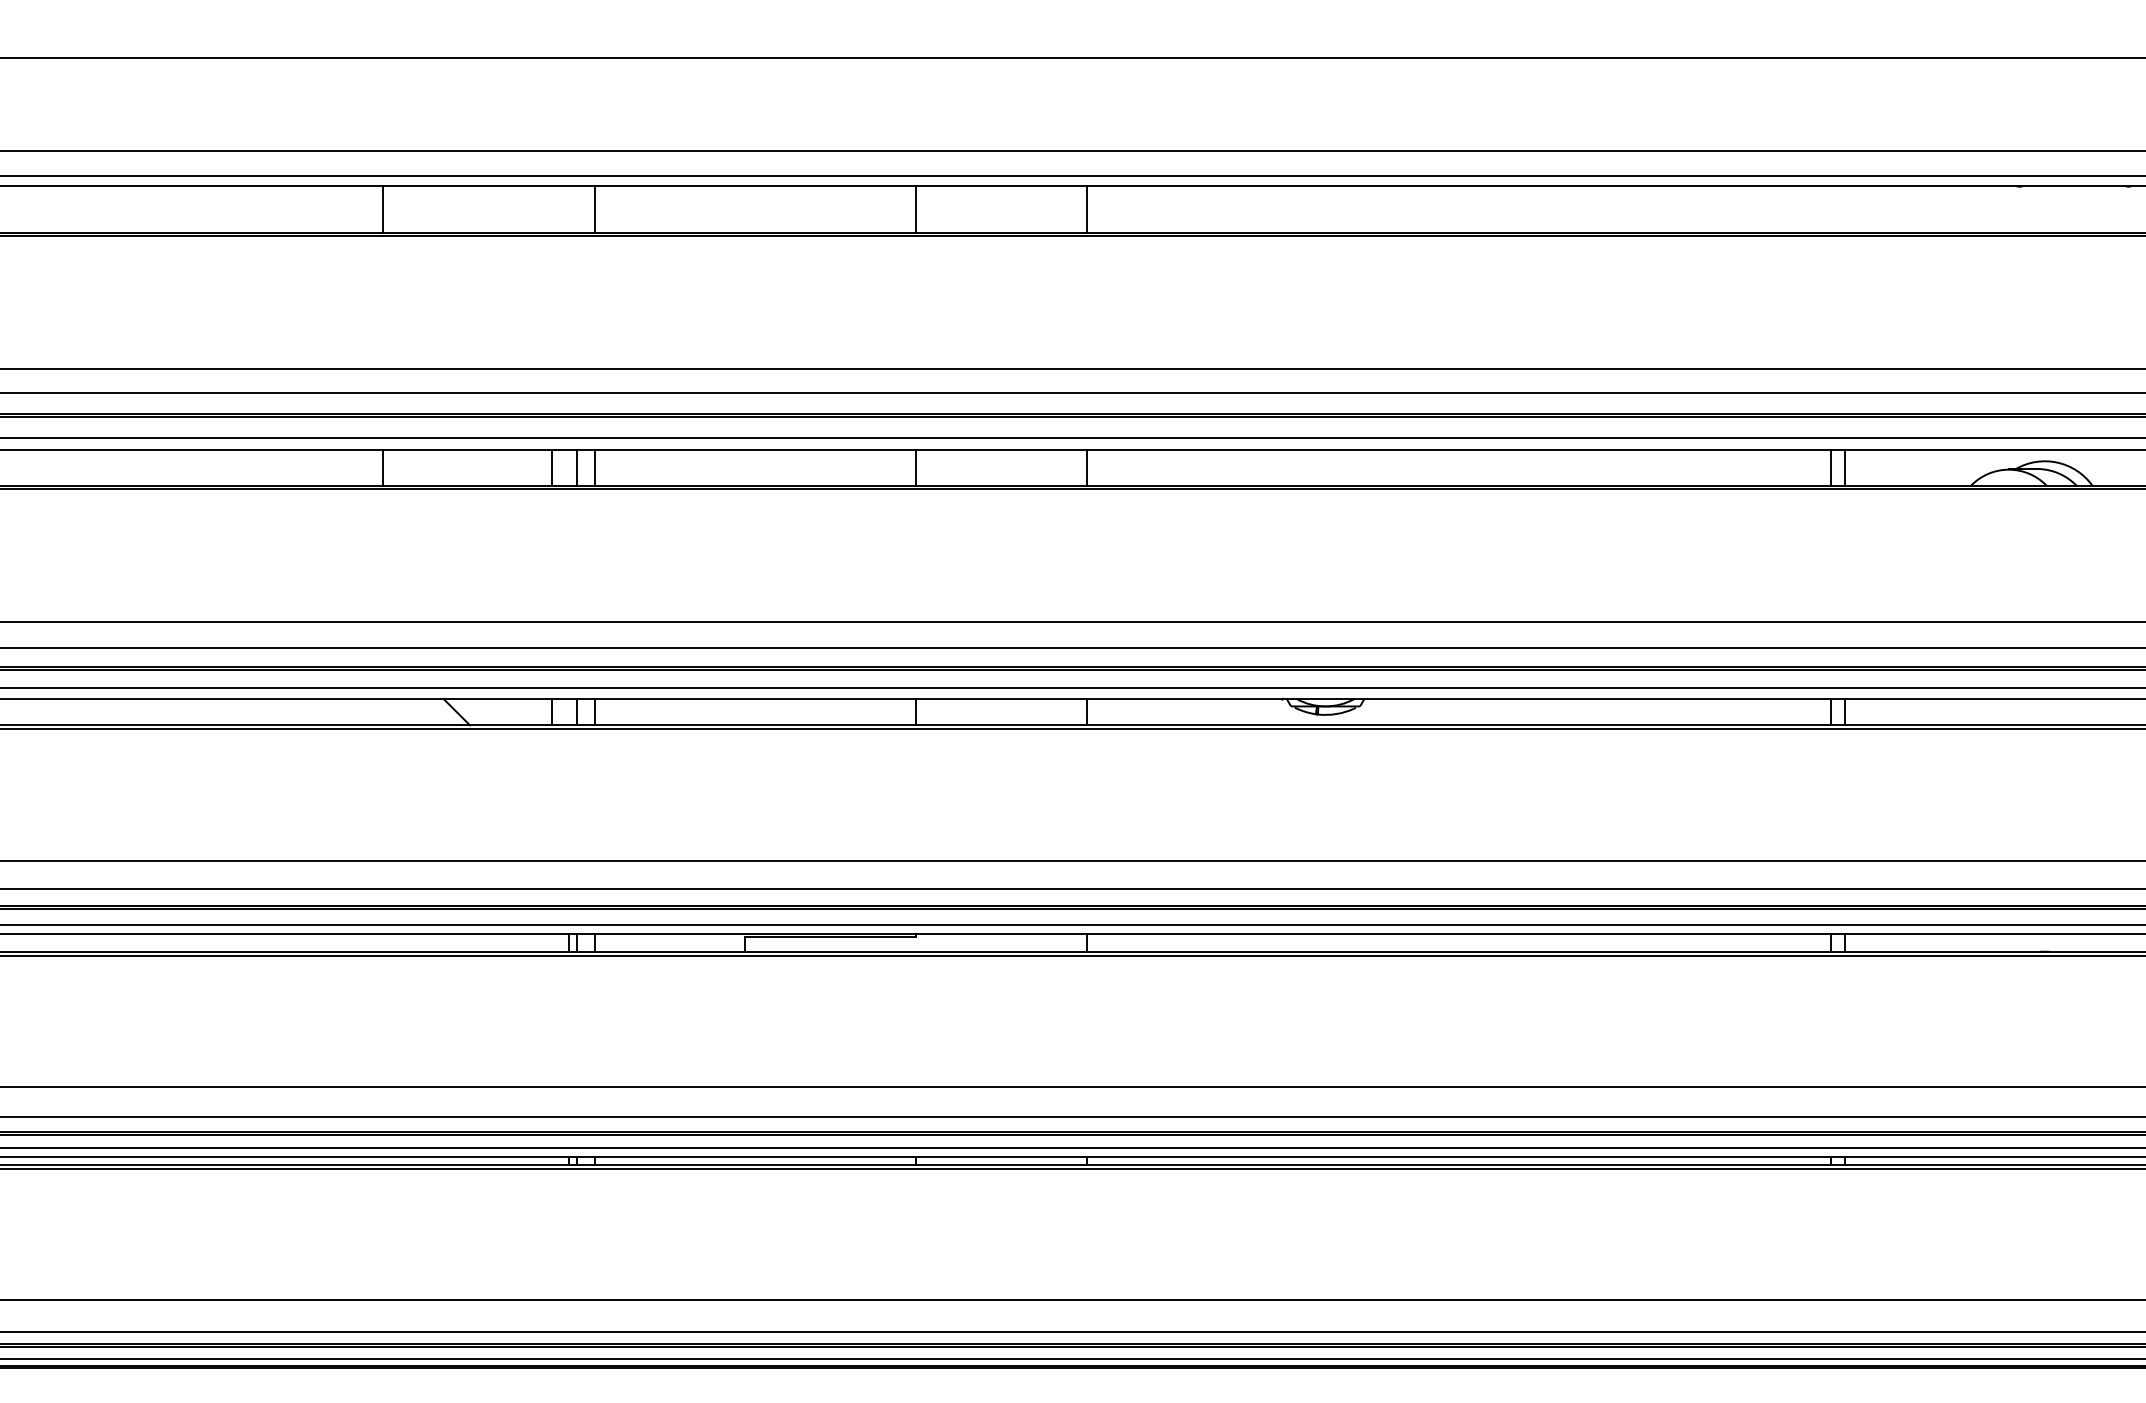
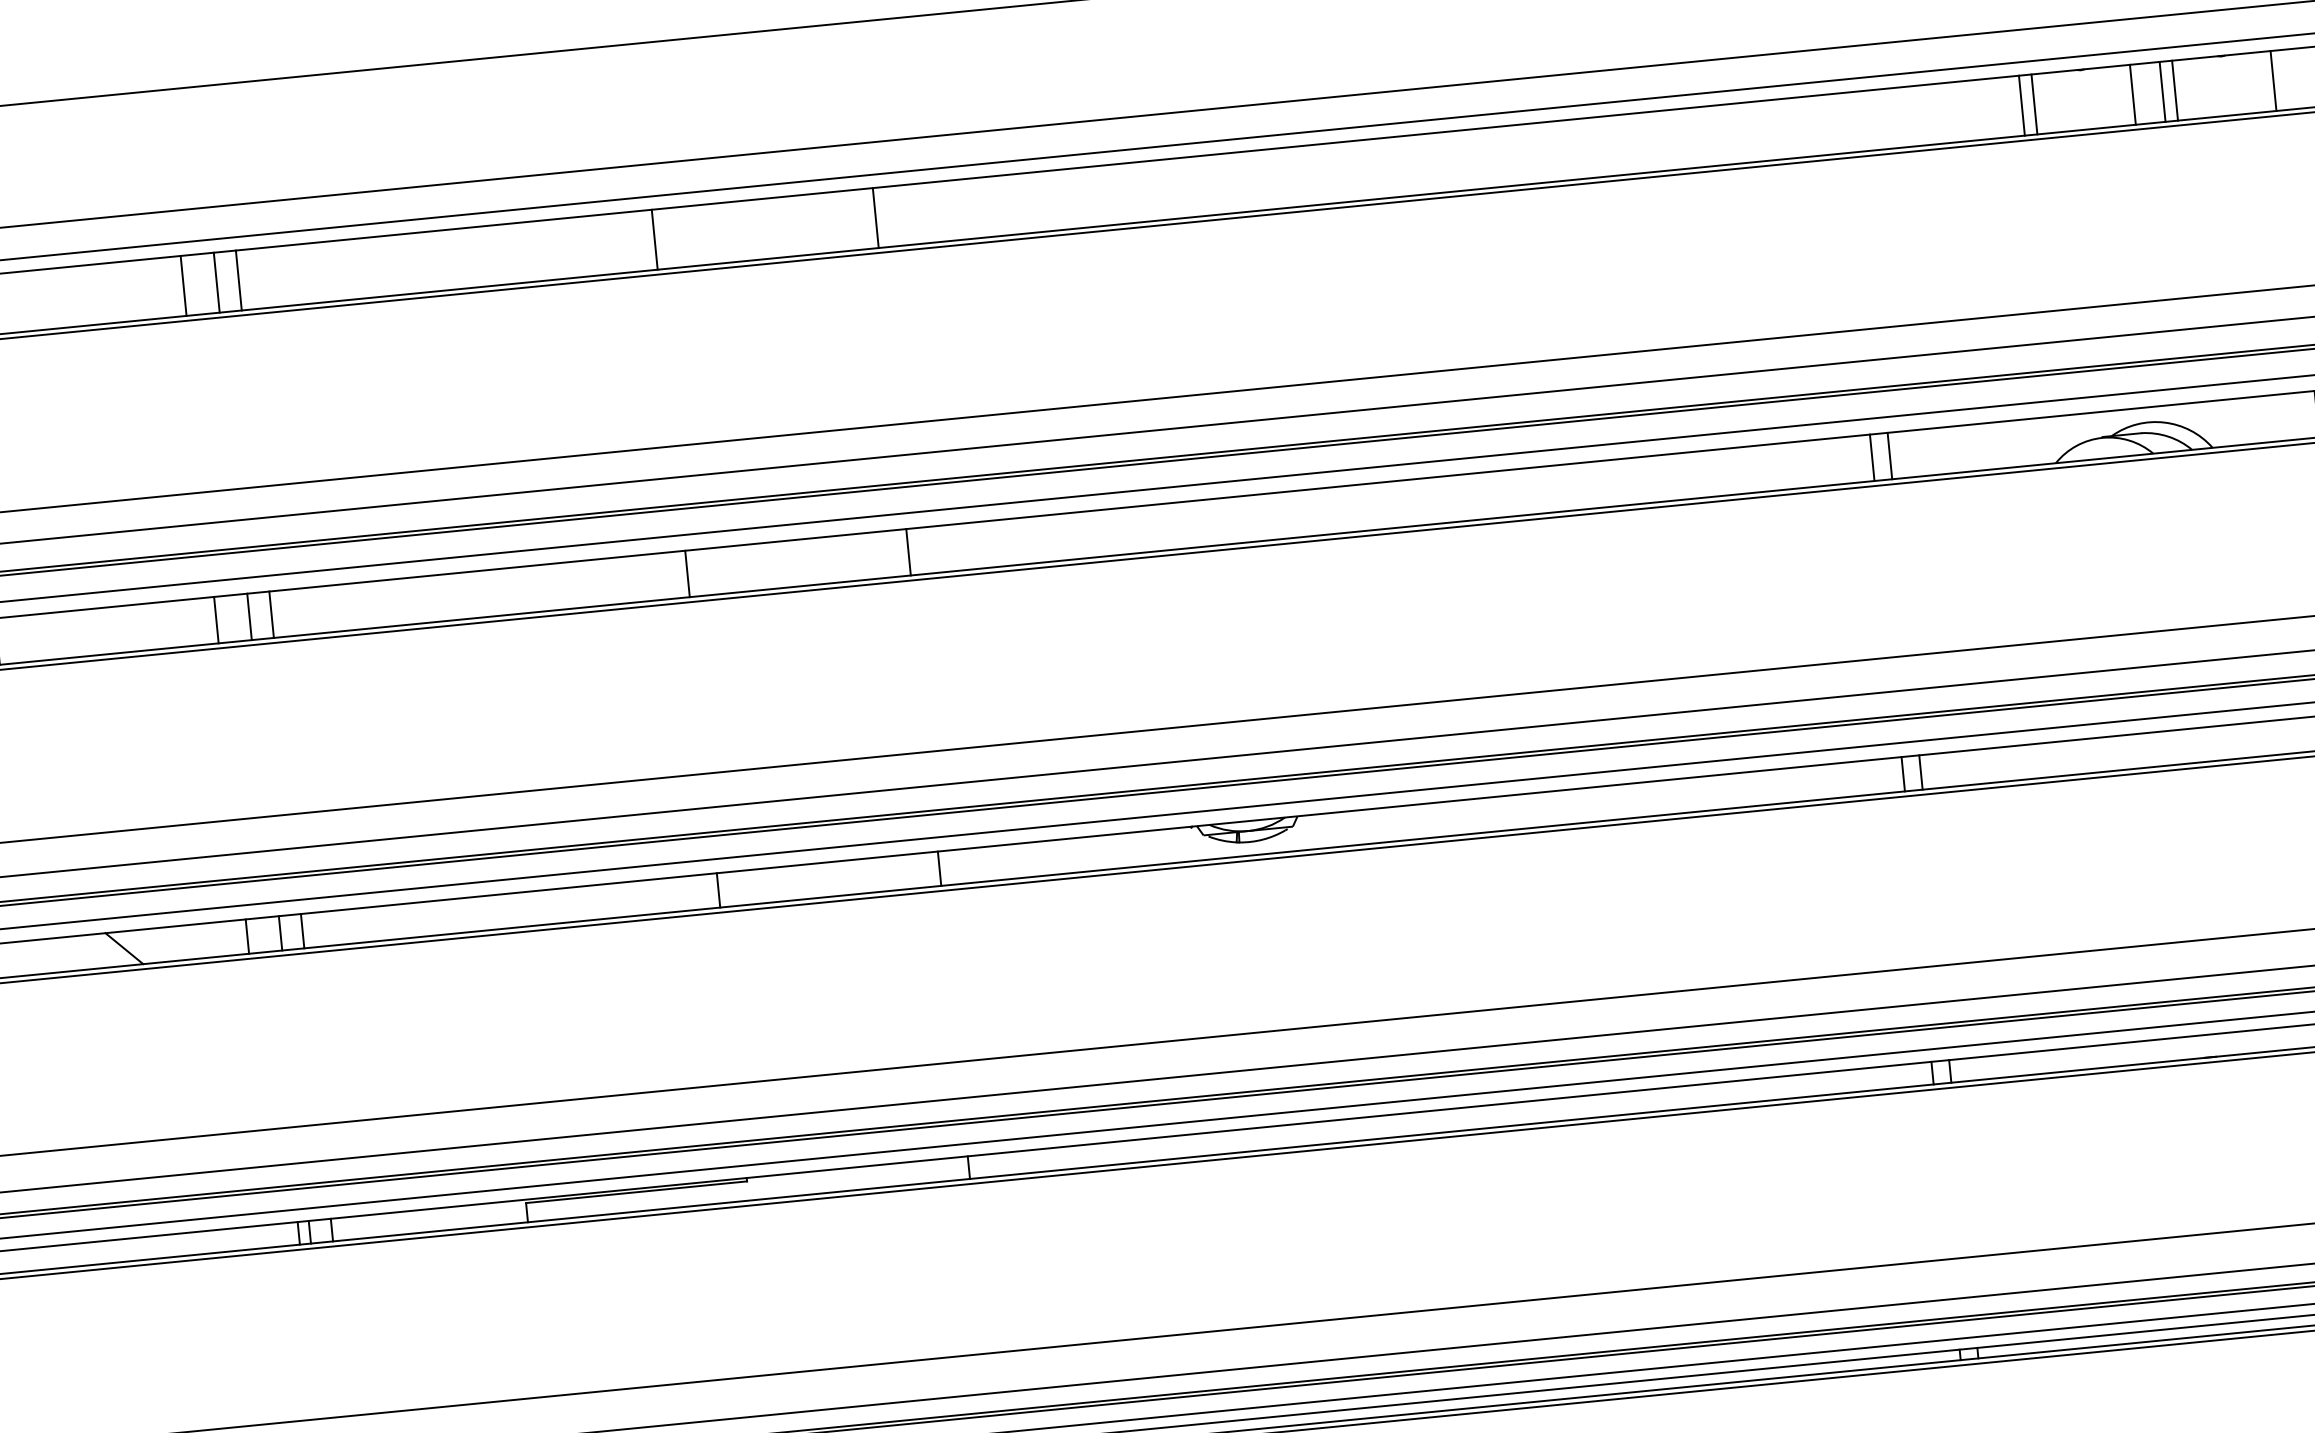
line: (551, 209) -> (183, 286), added
line: (577, 209) -> (216, 282), added
line: (1972, 209) -> (2022, 105), added
line: (1981, 209) -> (2034, 104), added
line: (2057, 209) -> (2132, 94), added
line: (2080, 209) -> (2162, 92), added
line: (2090, 209) -> (2175, 90), added

